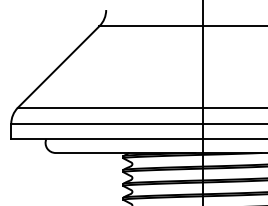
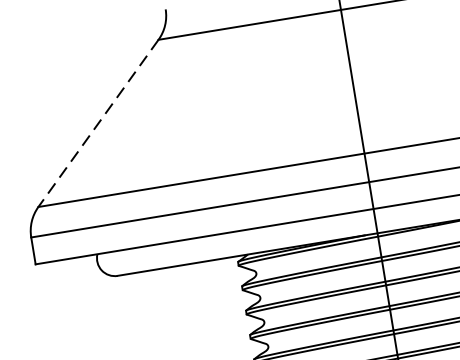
line: (58, 66) -> (97, 122), solid -> dashed

